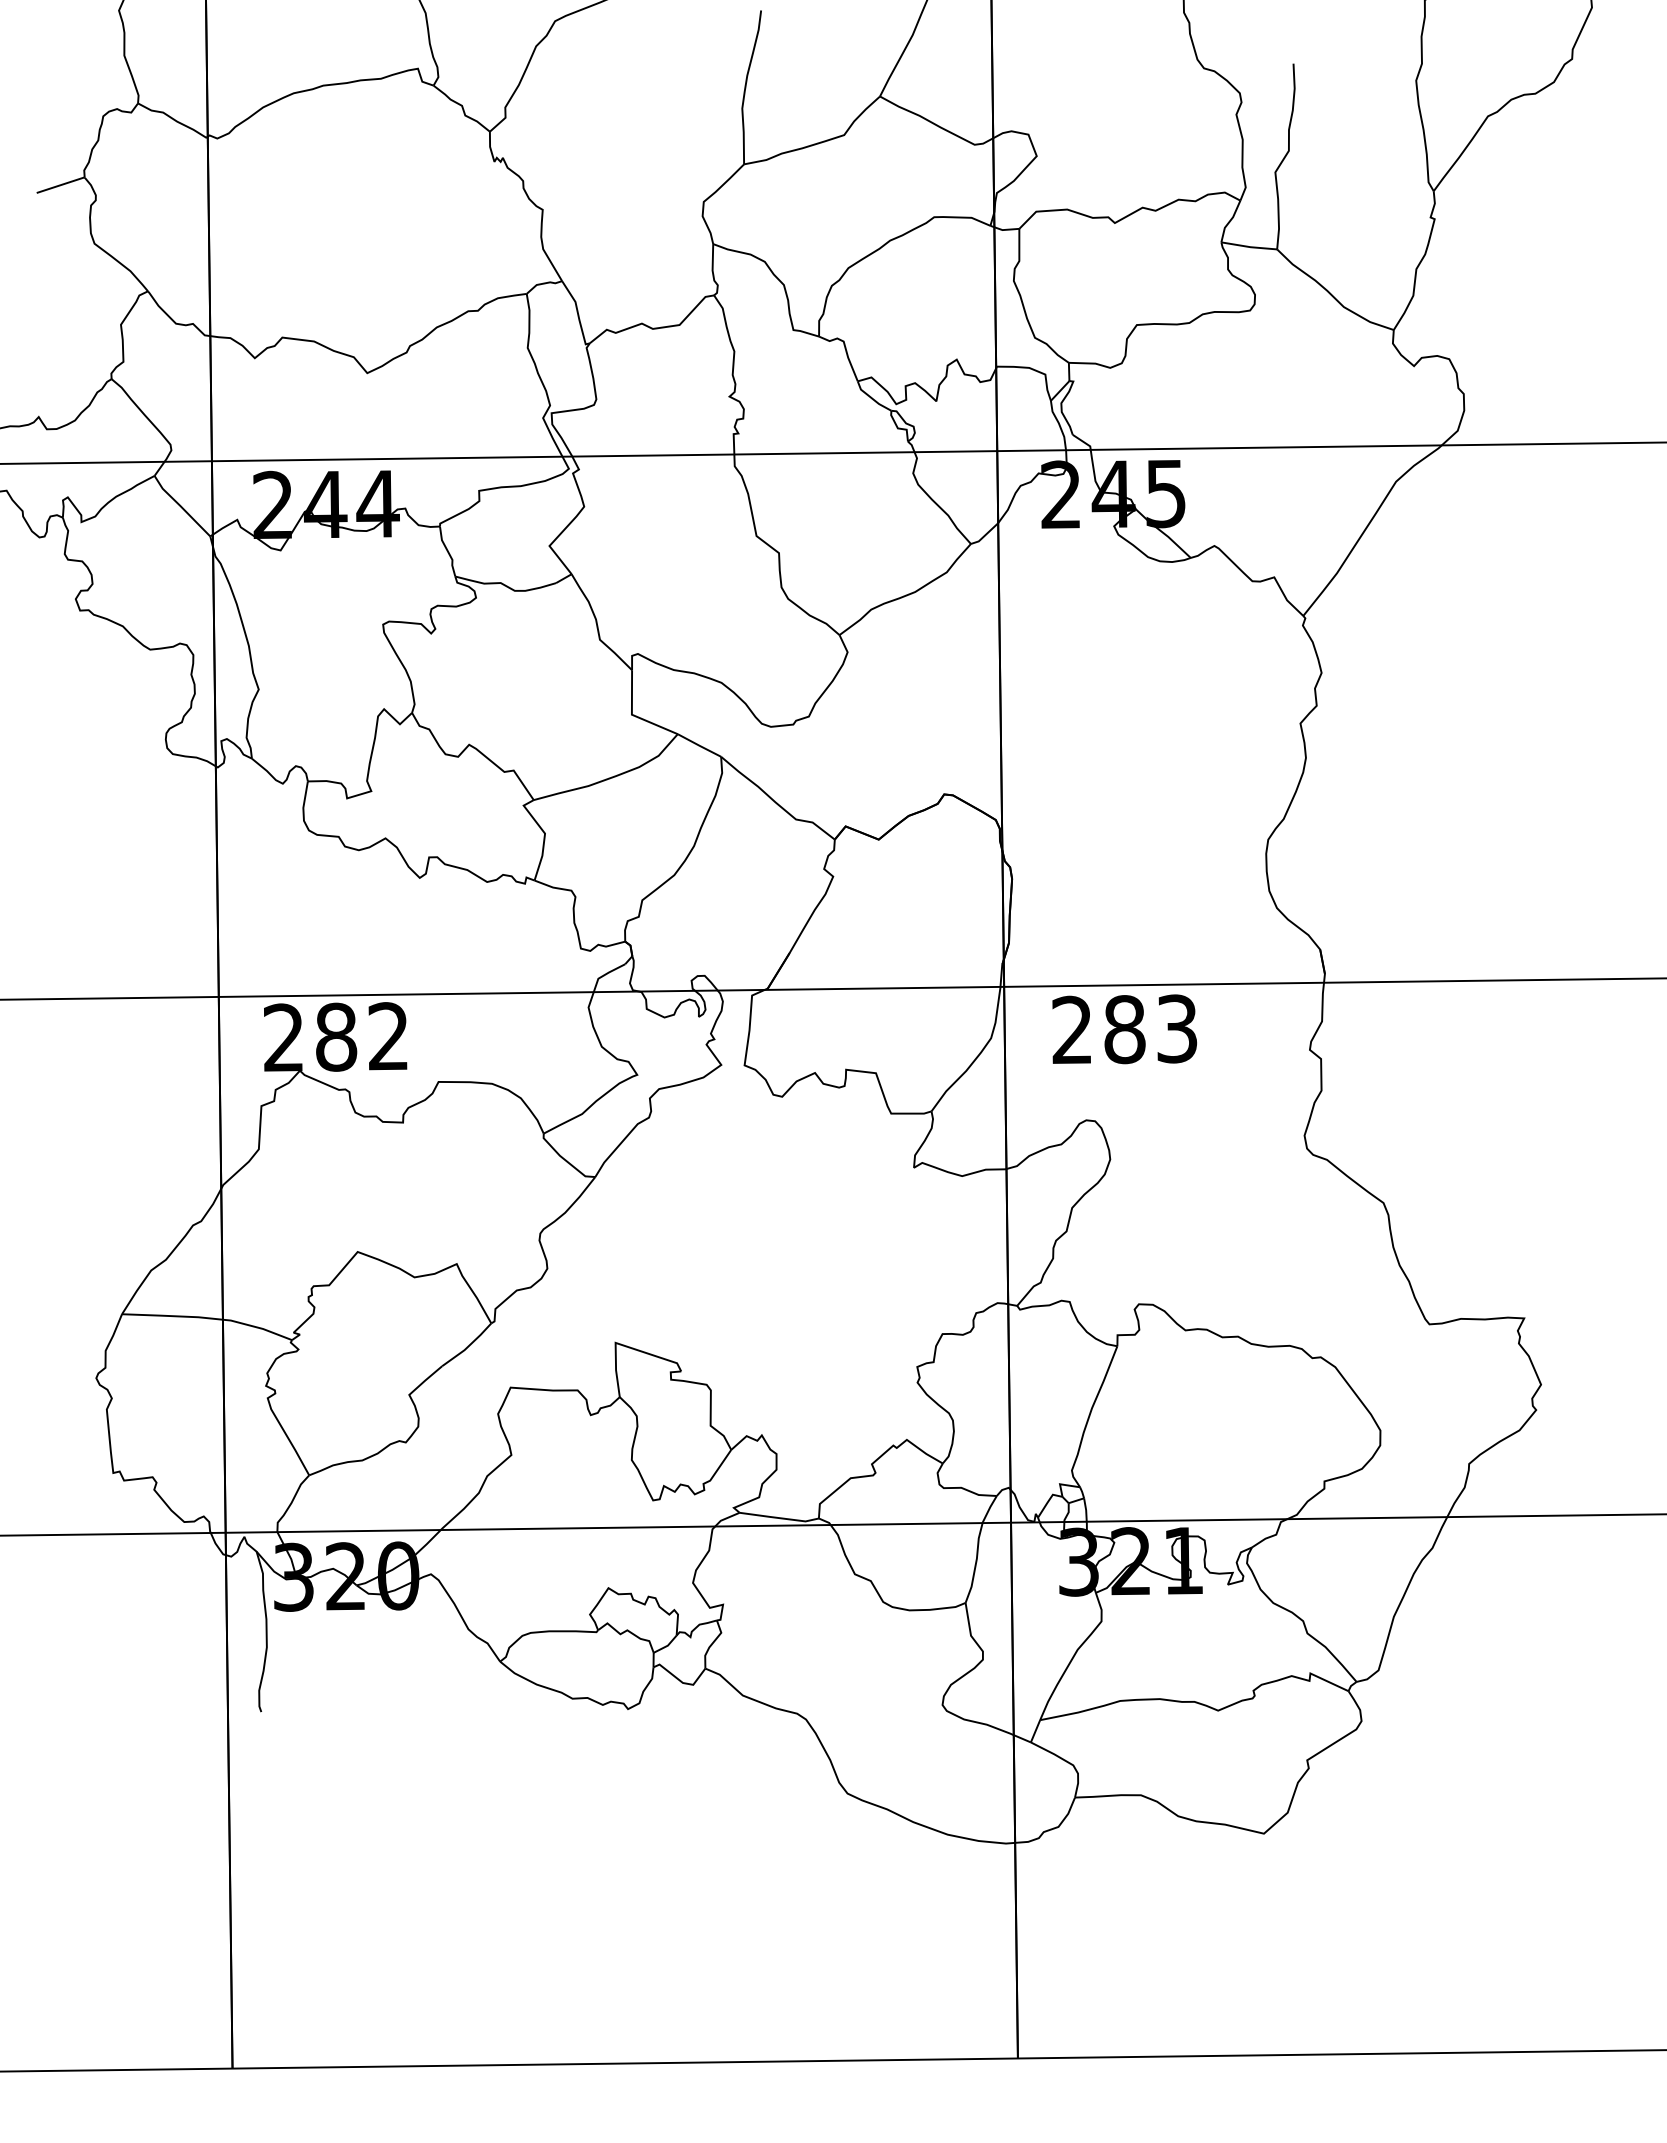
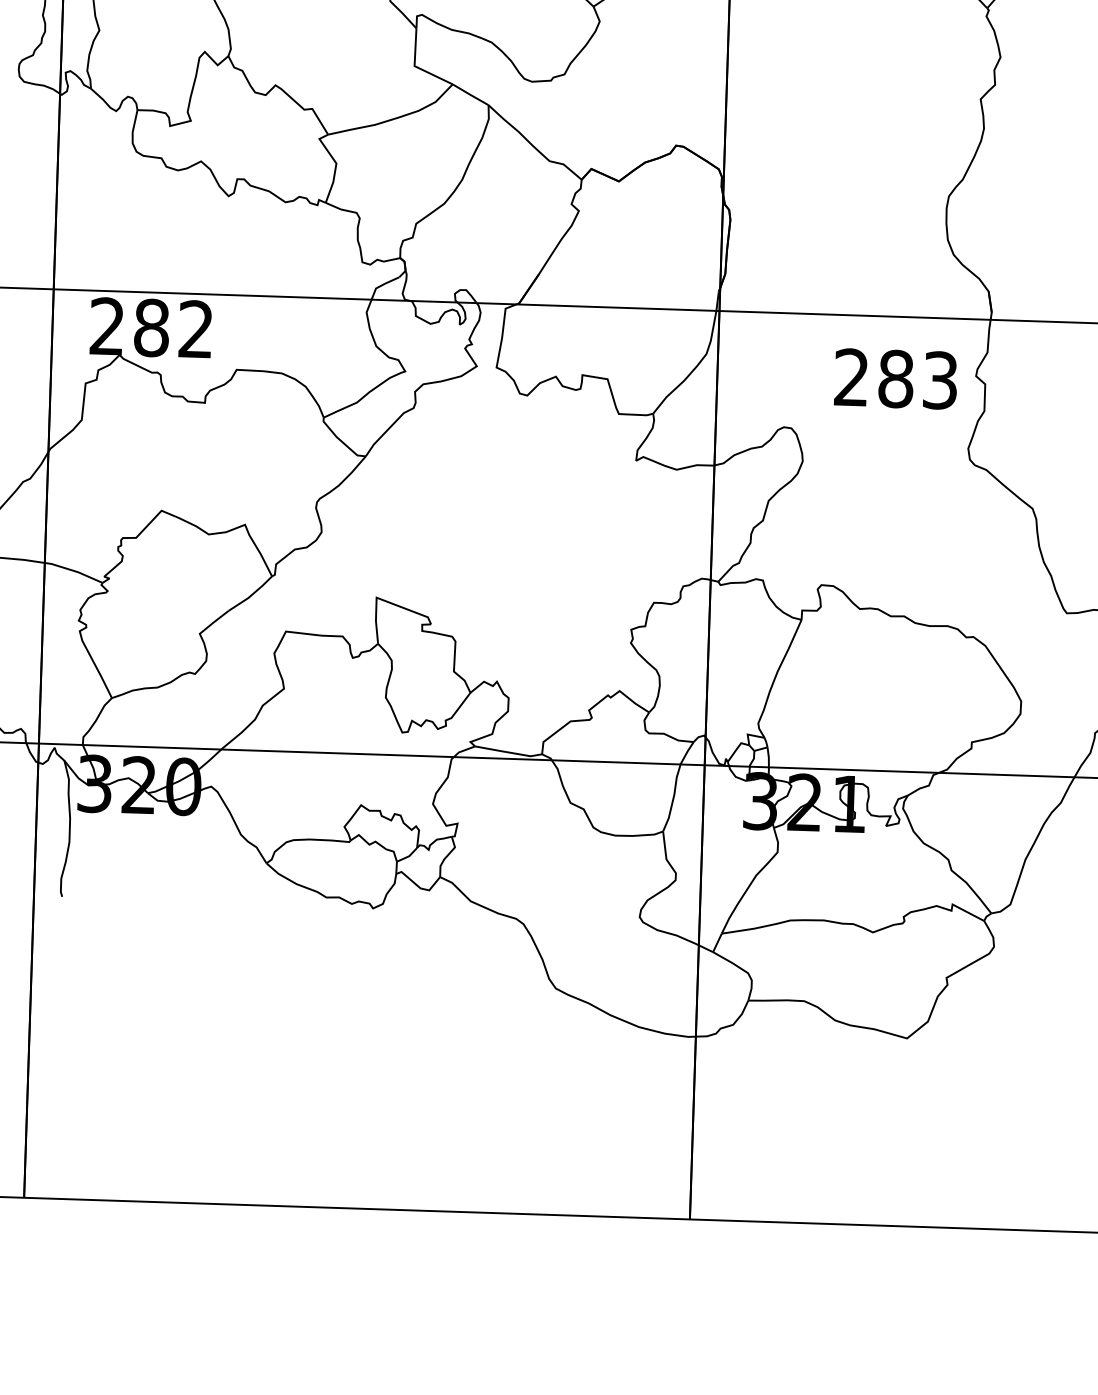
text: (1124, 1029) -> (895, 378), moved

